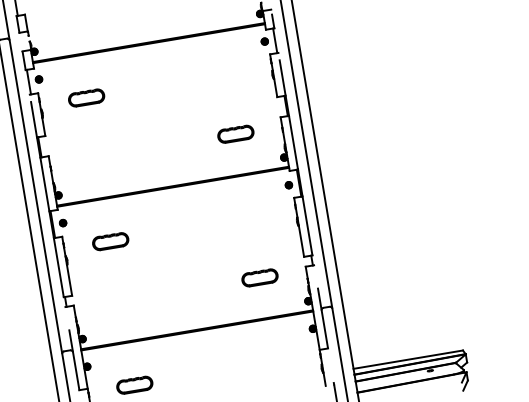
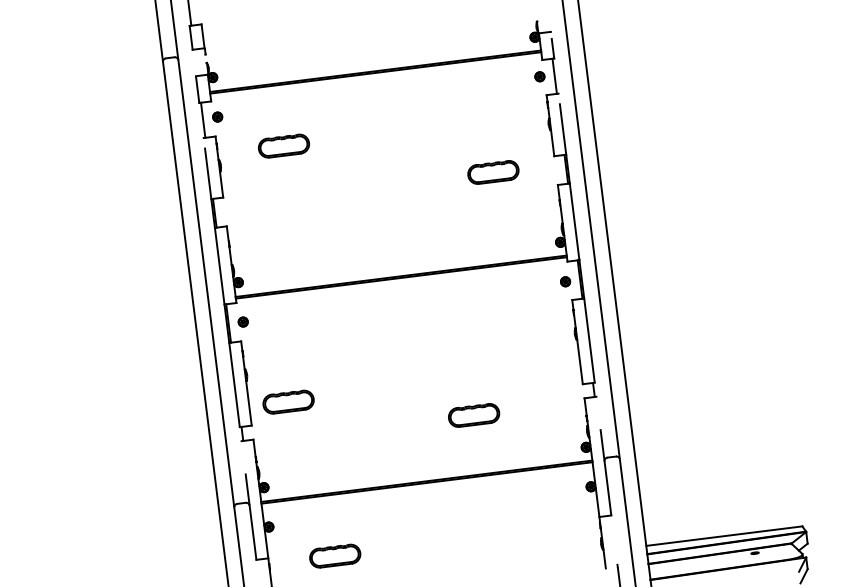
part: (235, 134) -> (493, 172), moved
part: (110, 241) -> (288, 401), moved
part: (260, 277) -> (474, 415), moved

